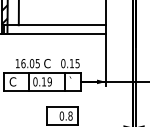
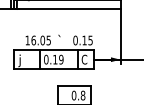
text: (47, 63) -> (58, 40), C -> `
text: (71, 81) -> (84, 59), ` -> C
text: (12, 82) -> (22, 60), C -> j

